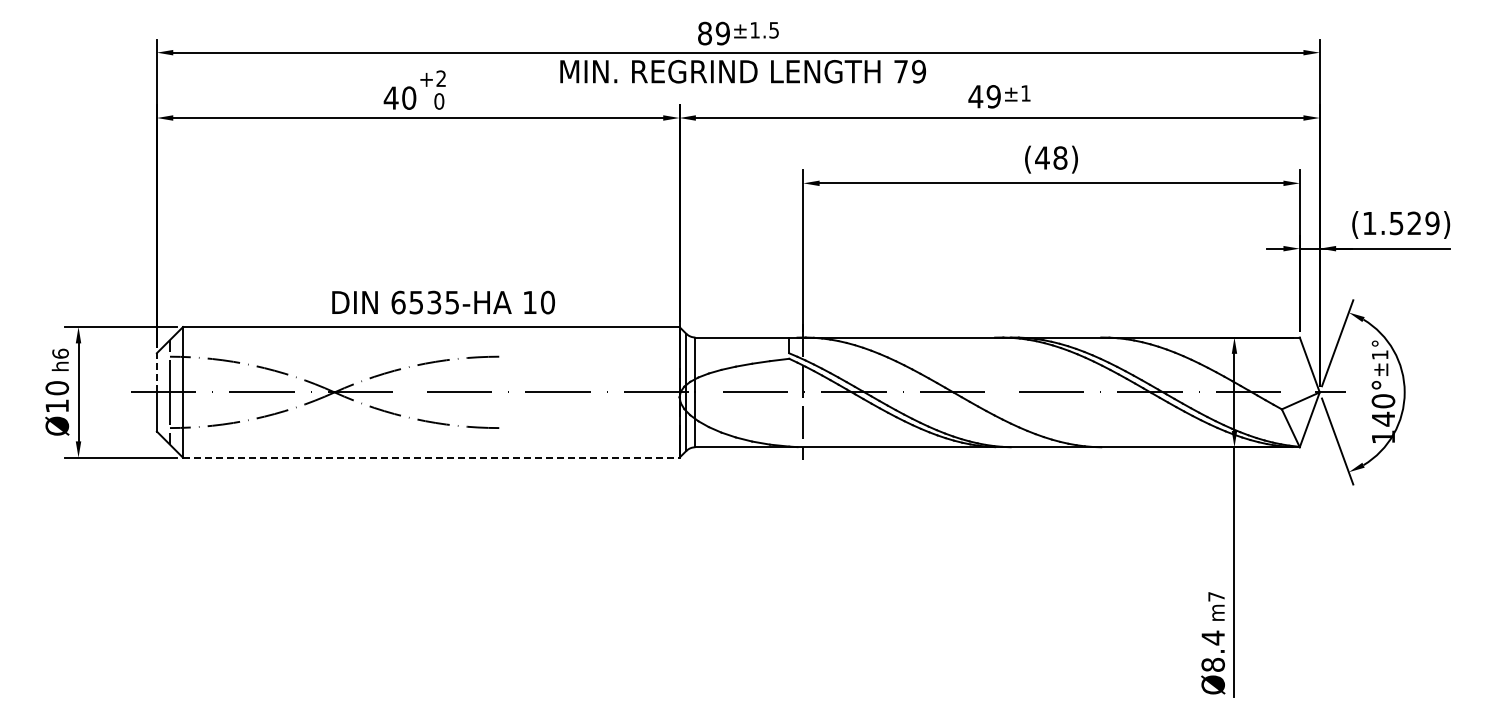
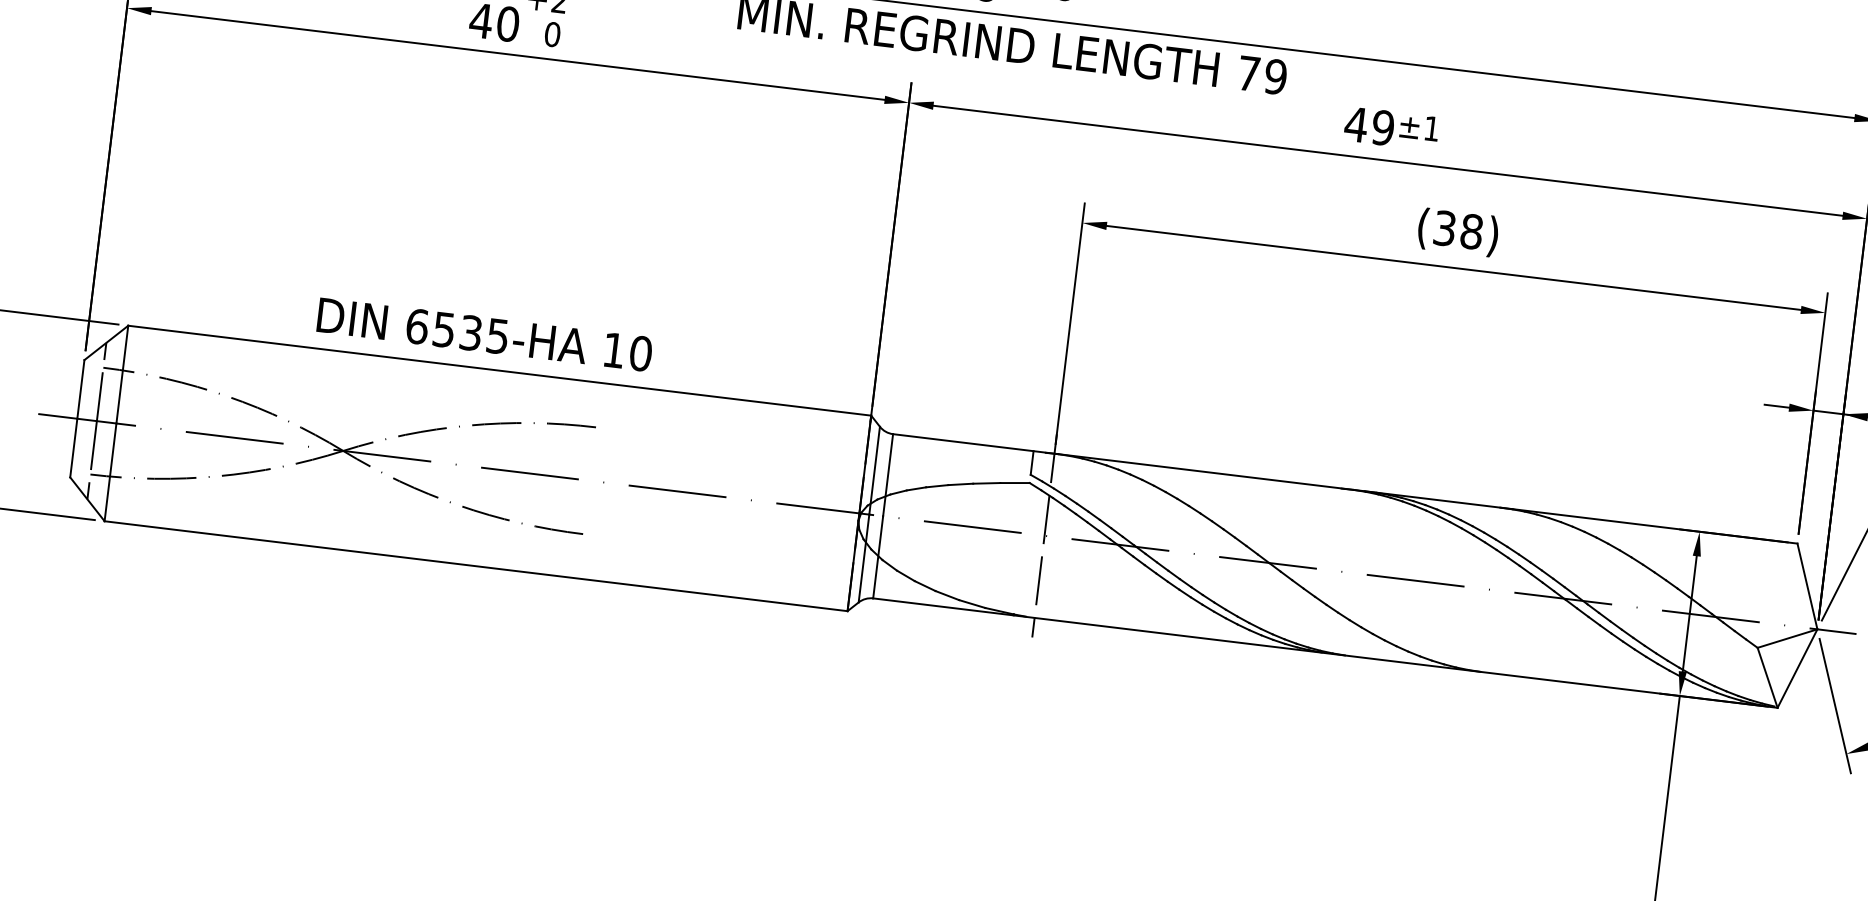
text: (1042, 157) -> (1445, 227), (48) -> (38)
text: (443, 302) -> (484, 334), moved
line: (156, 372) -> (80, 388), dashed -> solid
line: (431, 457) -> (476, 565), dashed -> solid

